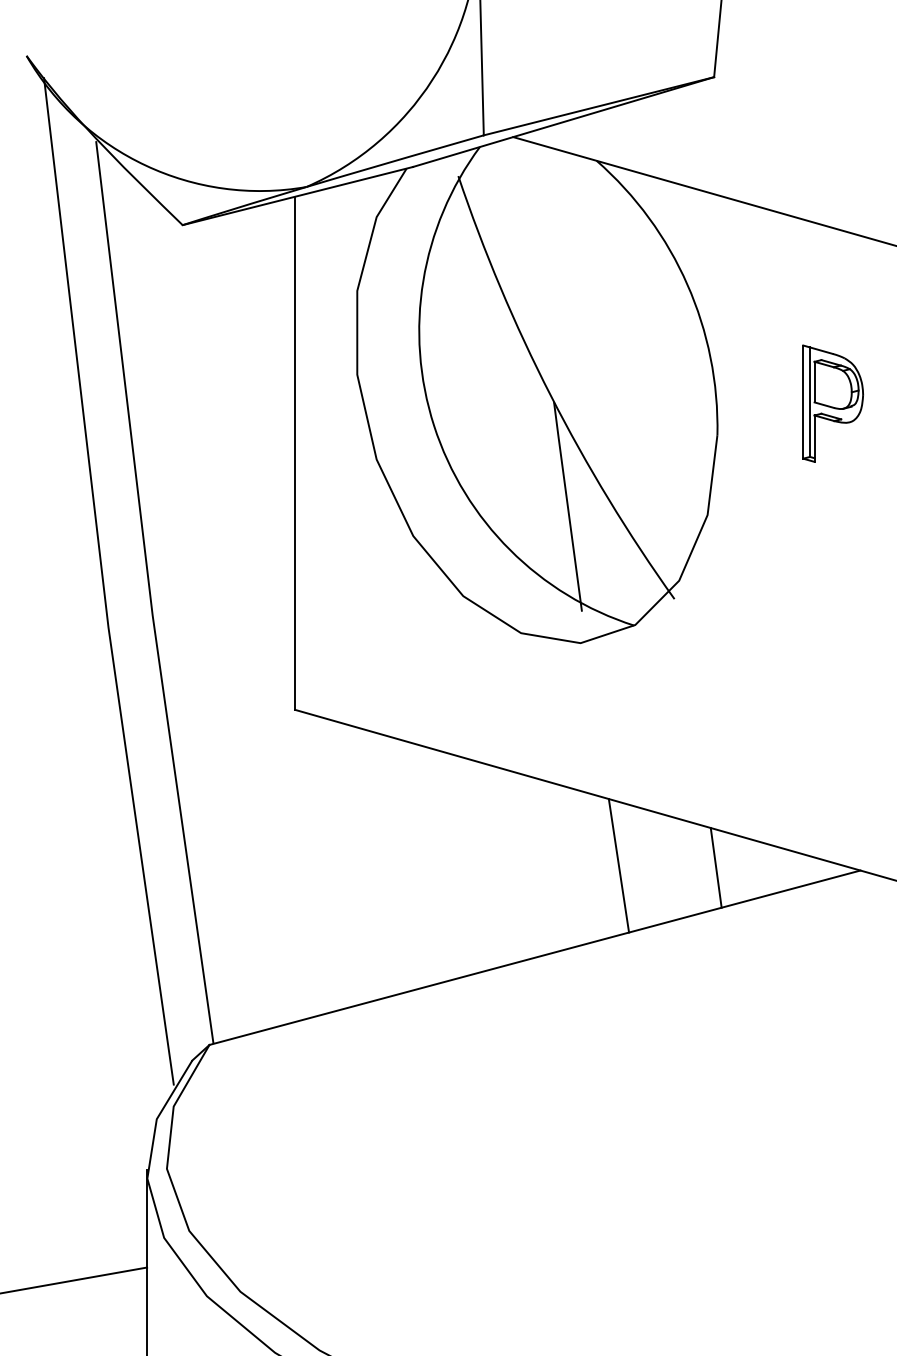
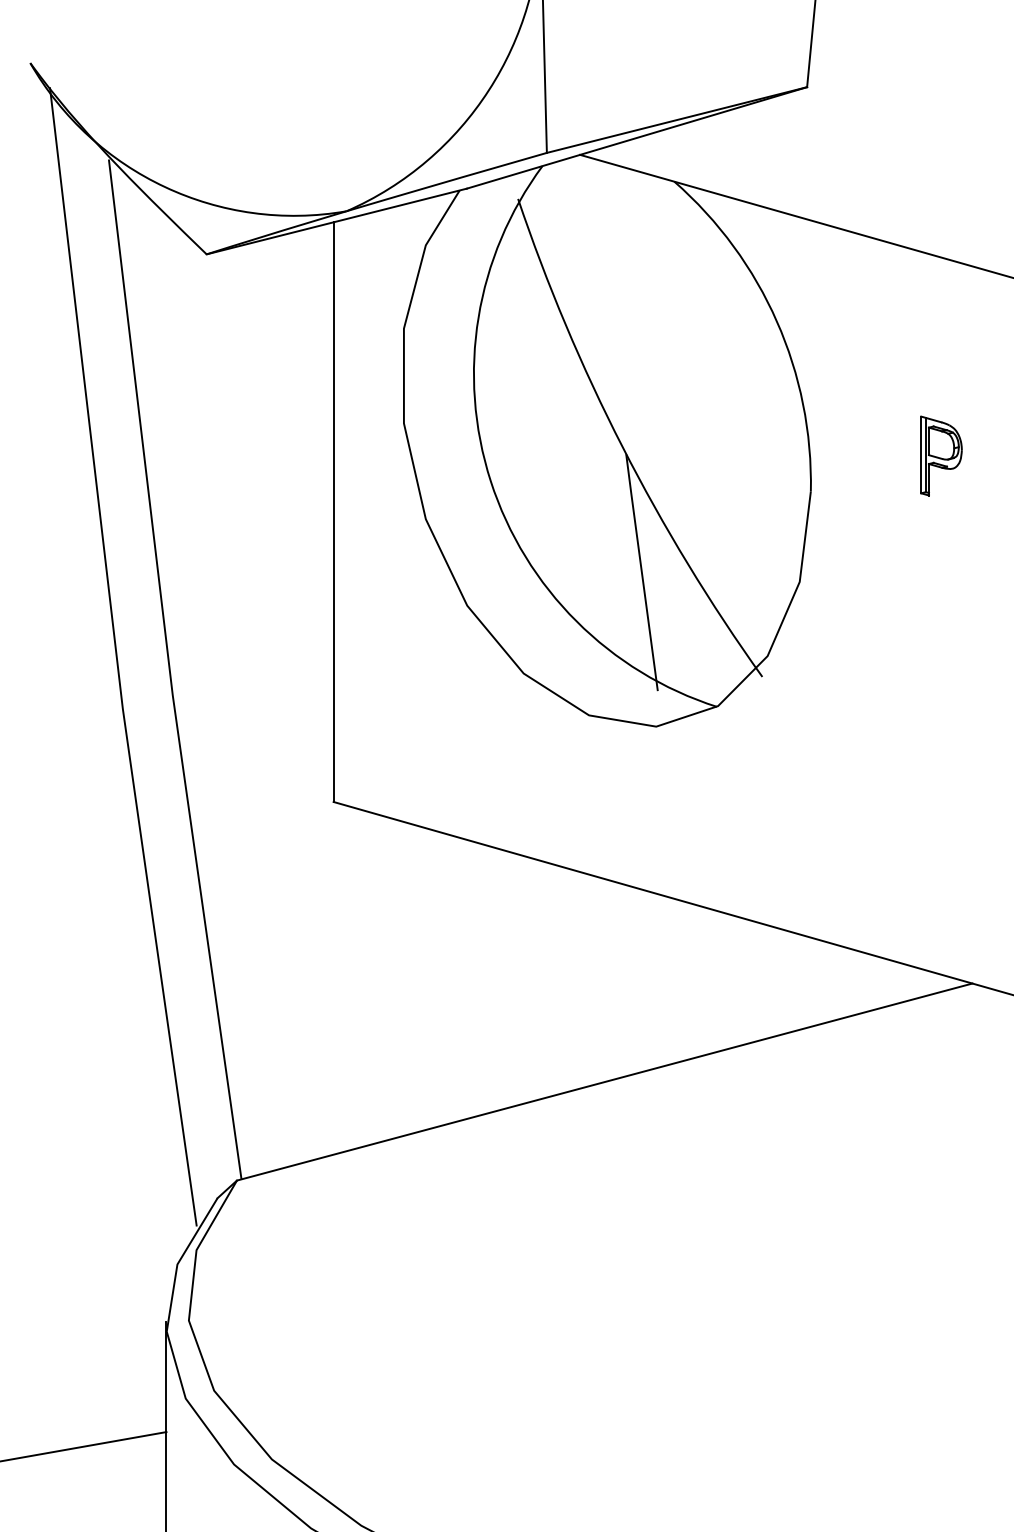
part: (833, 403) -> (941, 455), size x0.6
line: (618, 865) -> (699, 977), removed
line: (716, 867) -> (809, 980), removed

